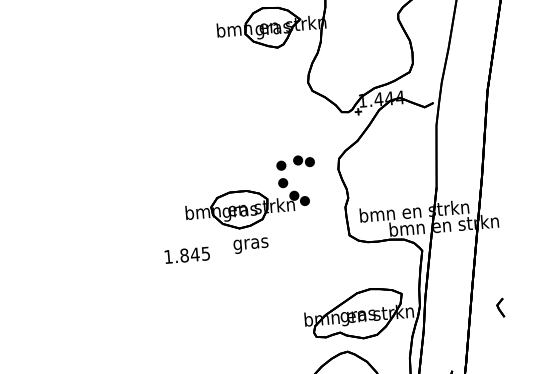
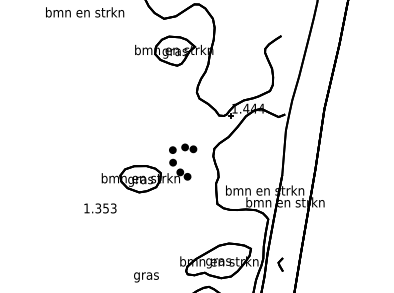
text: (251, 245) -> (146, 277), moved
text: (194, 254) -> (105, 208), 1.845 -> 1.353
part: (500, 307) -> (280, 264), moved

